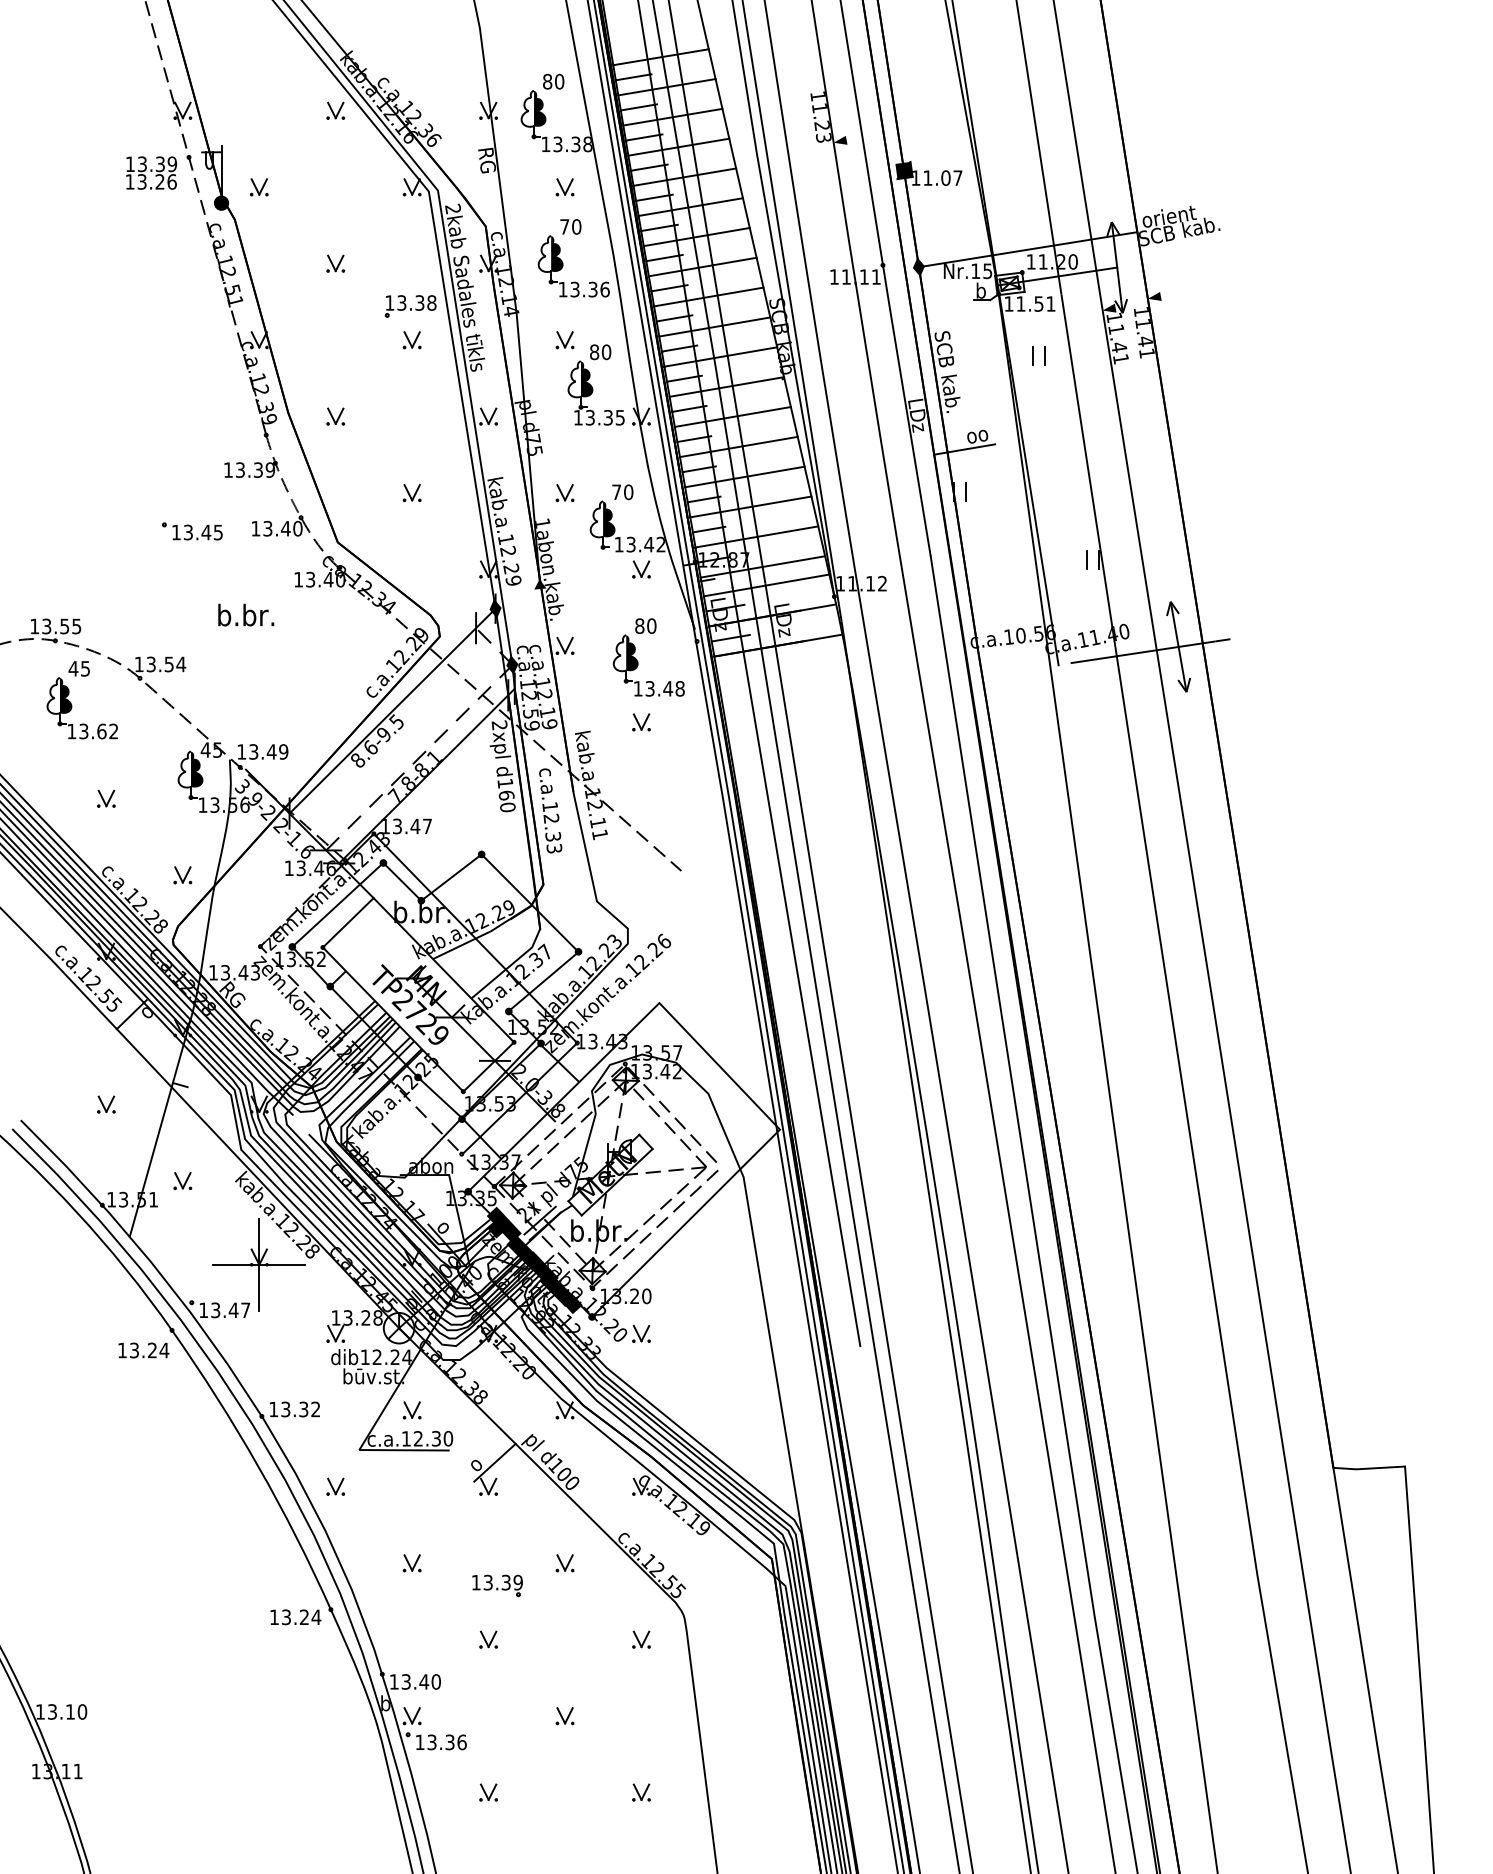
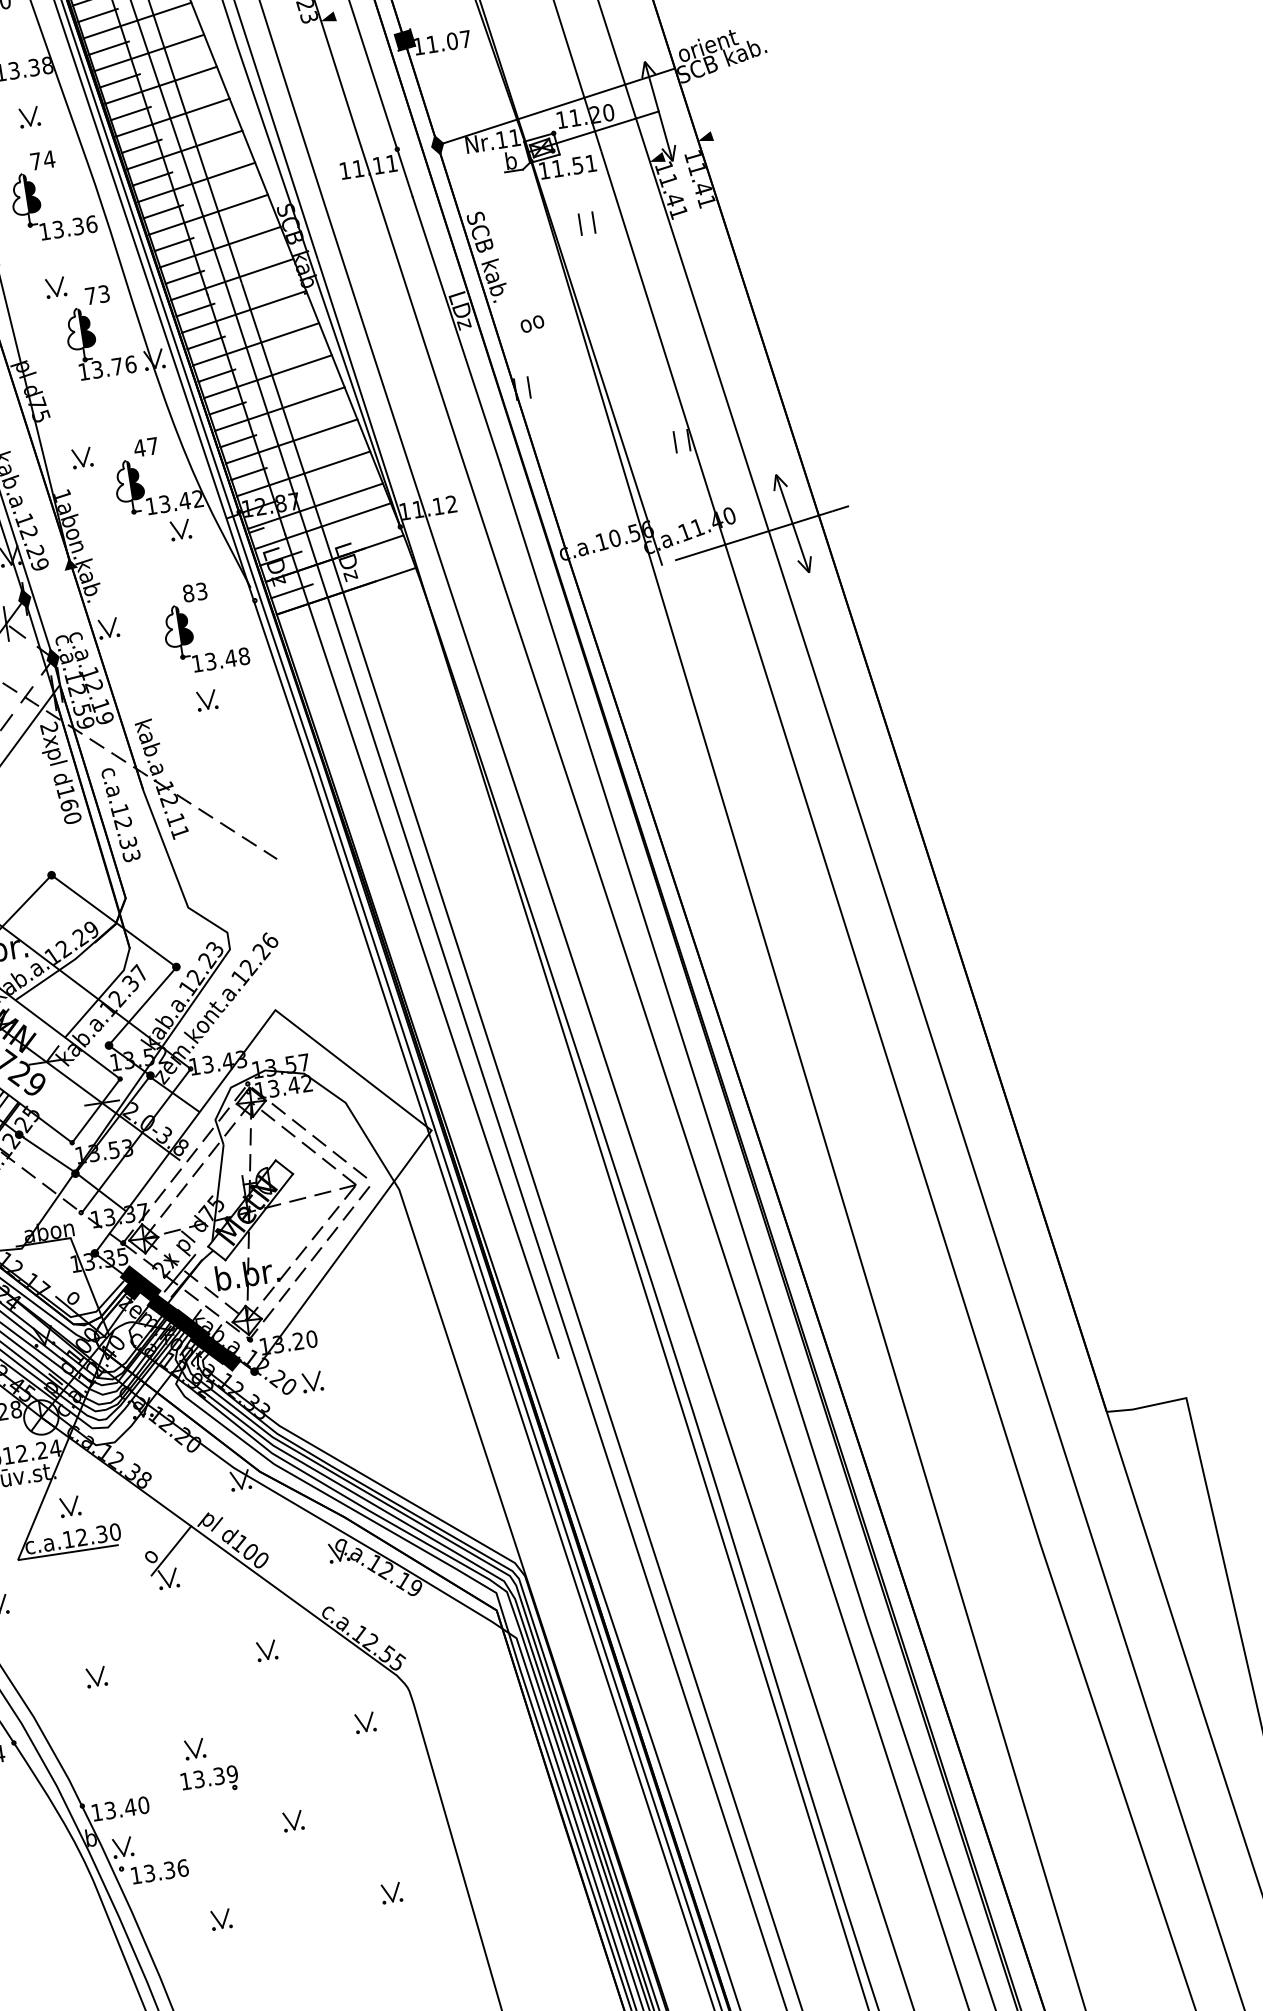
text: (576, 226) -> (49, 158), 70 -> 74
text: (987, 271) -> (514, 138), Nr.15 -> Nr.11
text: (600, 352) -> (97, 295), 80 -> 73
text: (614, 417) -> (124, 365), 13.35 -> 13.76
line: (964, 449) -> (519, 340), removed
text: (622, 492) -> (146, 447), 70 -> 47
text: (651, 625) -> (201, 590), 80 -> 83
part: (497, 1585) -> (209, 1780), moved

